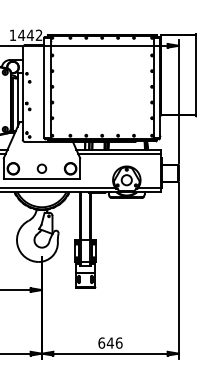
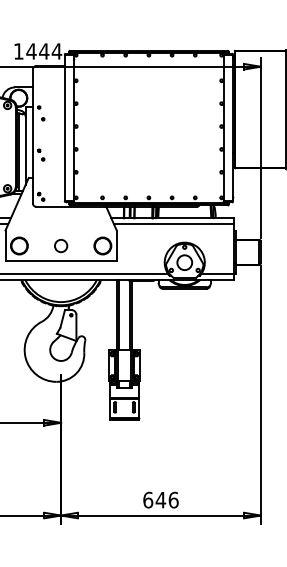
text: (38, 34) -> (56, 50), 1442 -> 1444

